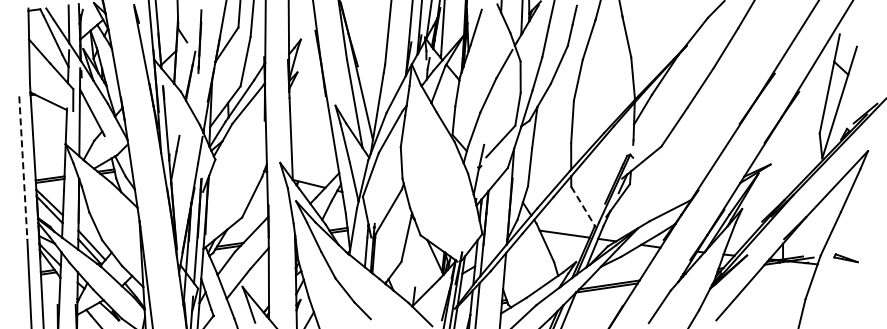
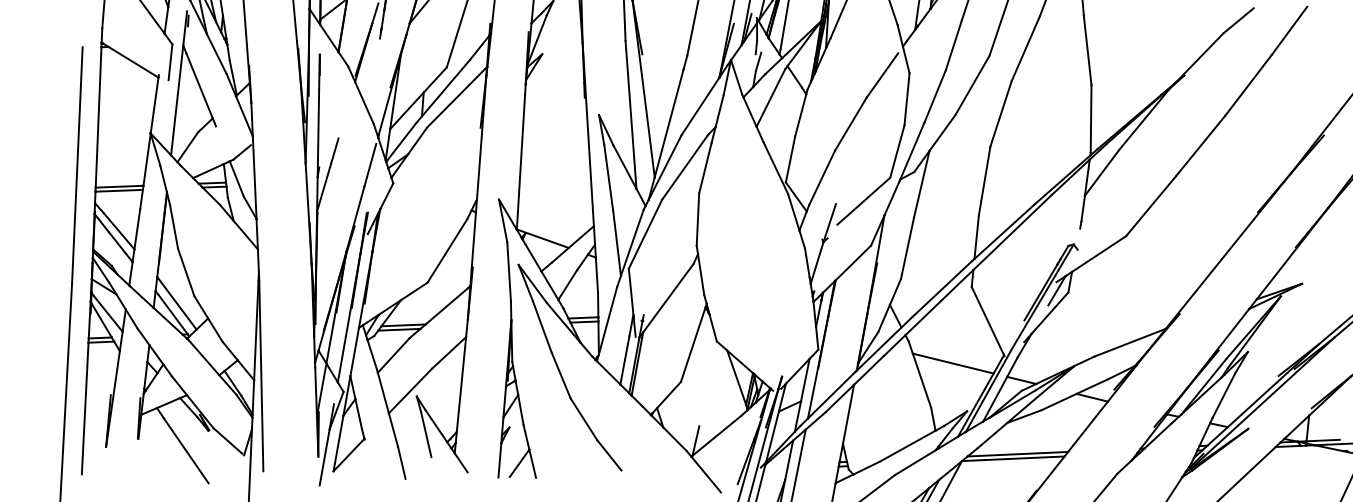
line: (23, 168) -> (77, 165), dashed -> solid
line: (583, 206) -> (988, 321), dashed -> solid

